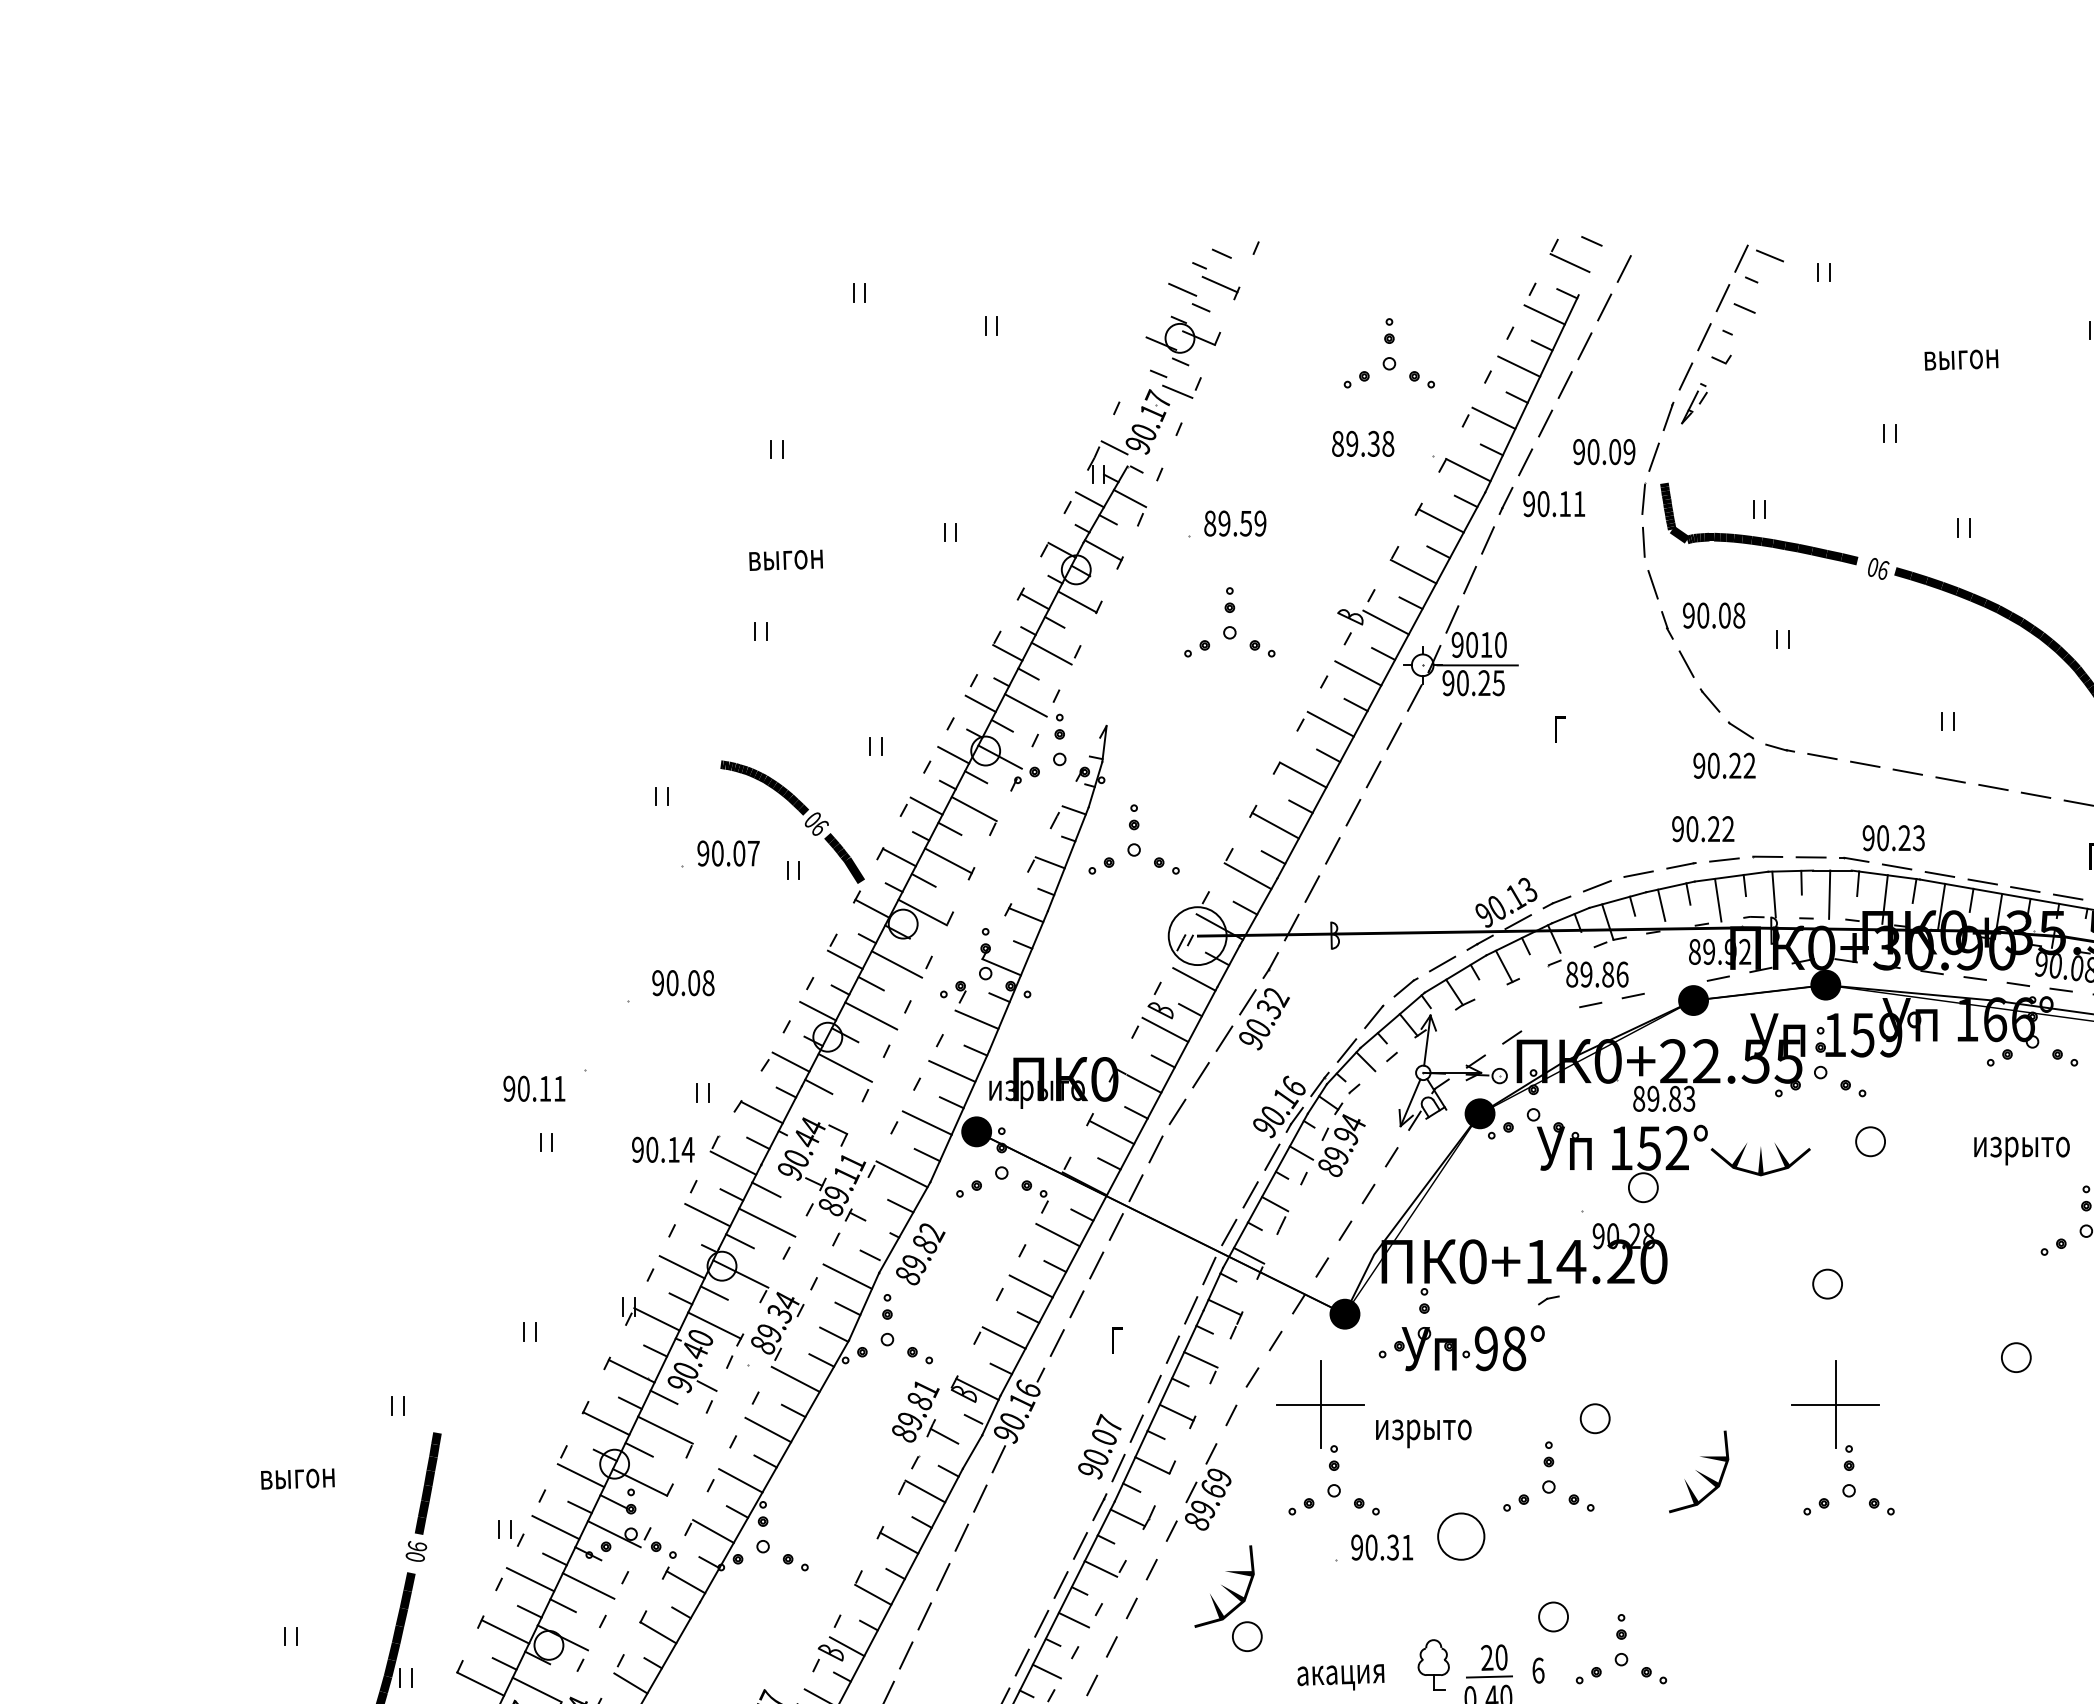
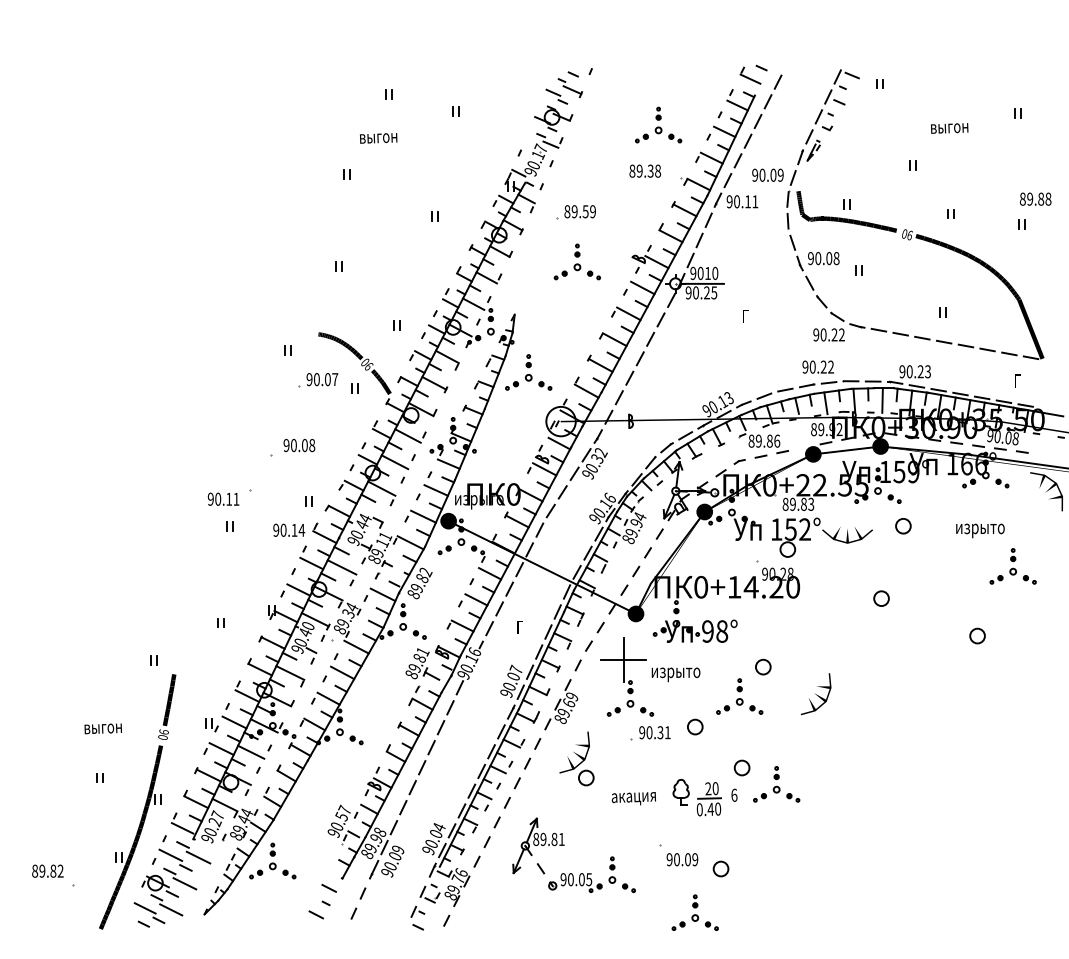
text: (785, 560) -> (378, 138), moved
part: (1548, 1299) -> (739, 461), moved
part: (1843, 1437) -> (889, 676), removed
text: (296, 1478) -> (102, 728), moved
part: (1461, 1535) -> (695, 726), size x0.62

